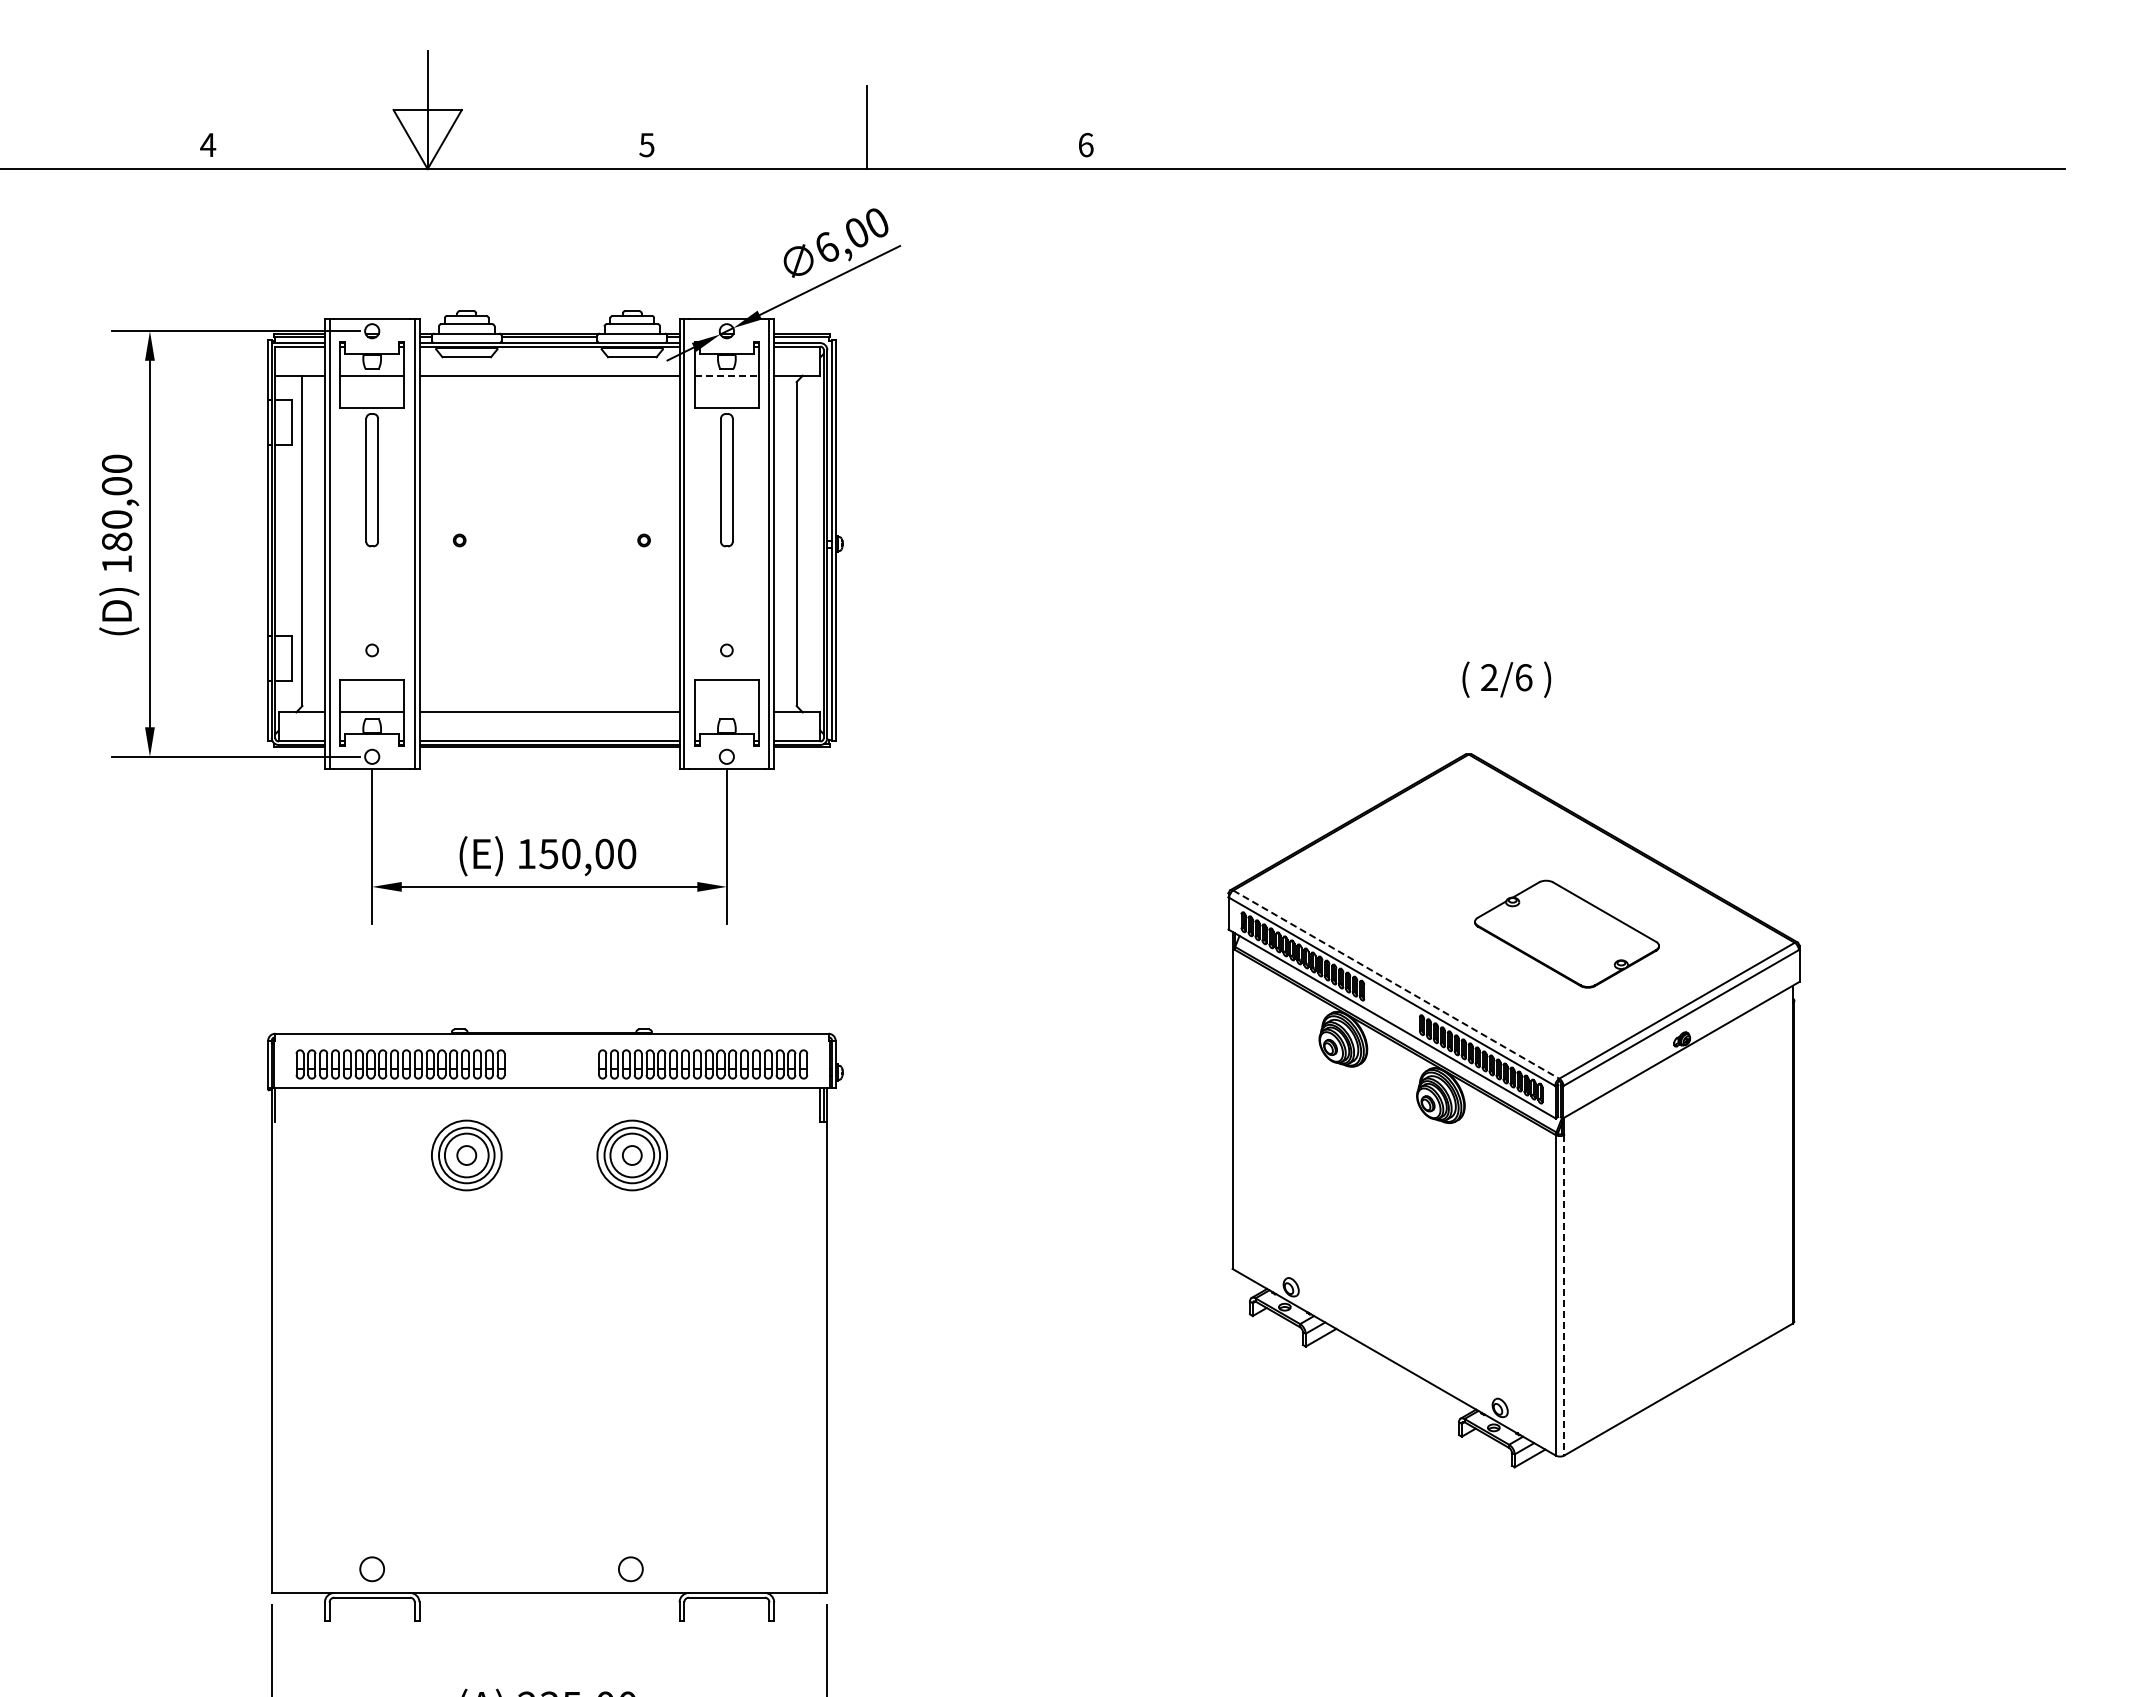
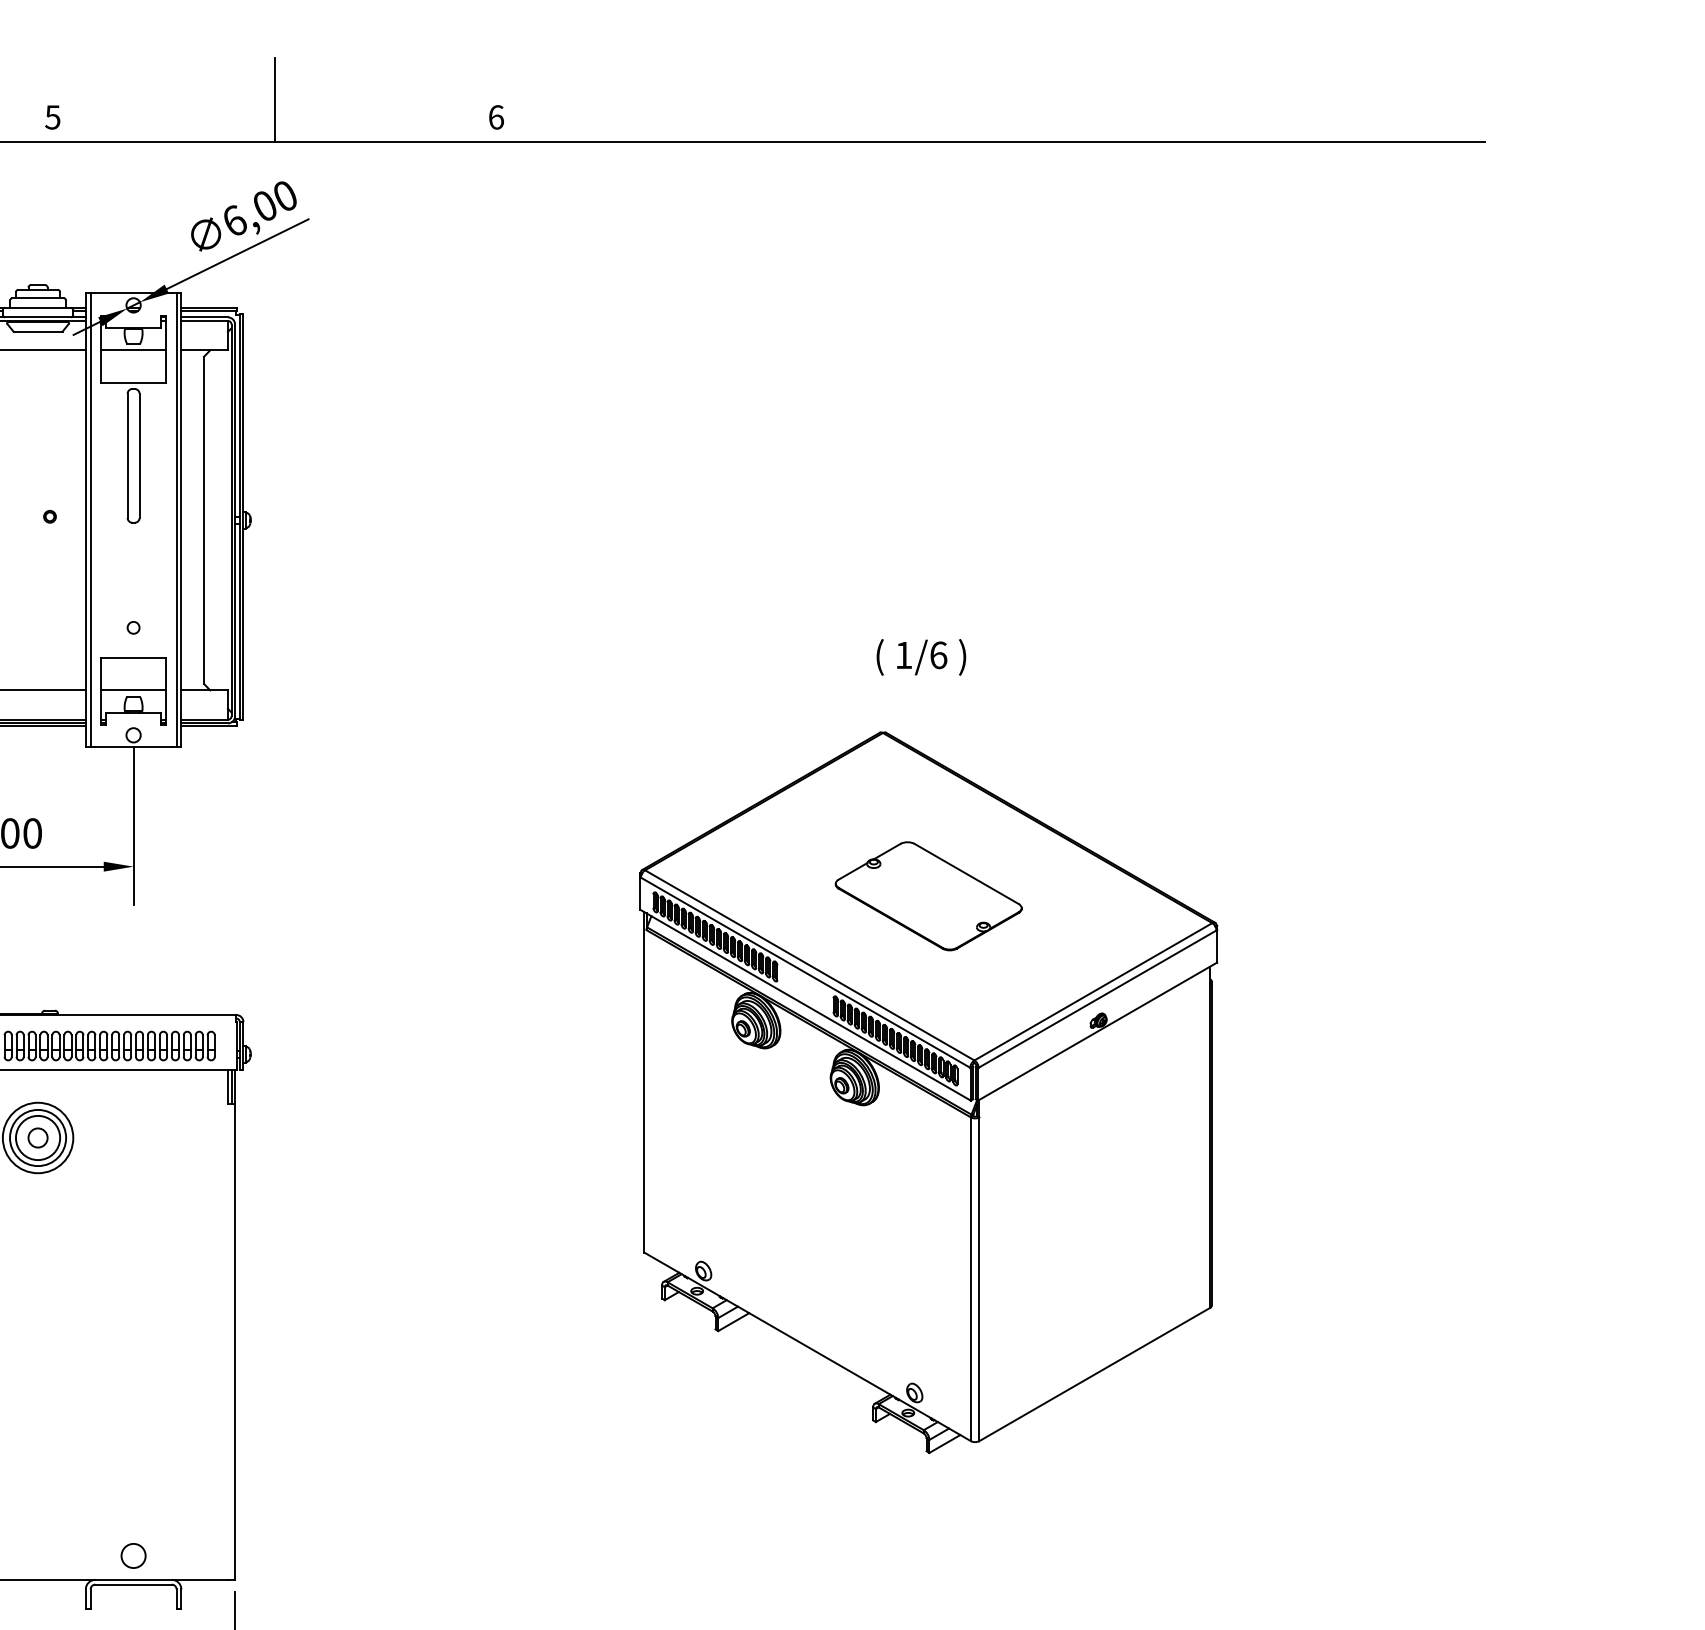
line: (726, 375) -> (133, 350), dashed -> solid
text: (1489, 677) -> (903, 655), 2/6 -> 1/6
line: (726, 712) -> (133, 690), added
part: (1566, 933) -> (928, 895), moved
line: (1396, 984) -> (809, 965), dashed -> solid
line: (1564, 1295) -> (979, 1279), dashed -> solid
circle: (630, 1569) -> (133, 1556), moved

